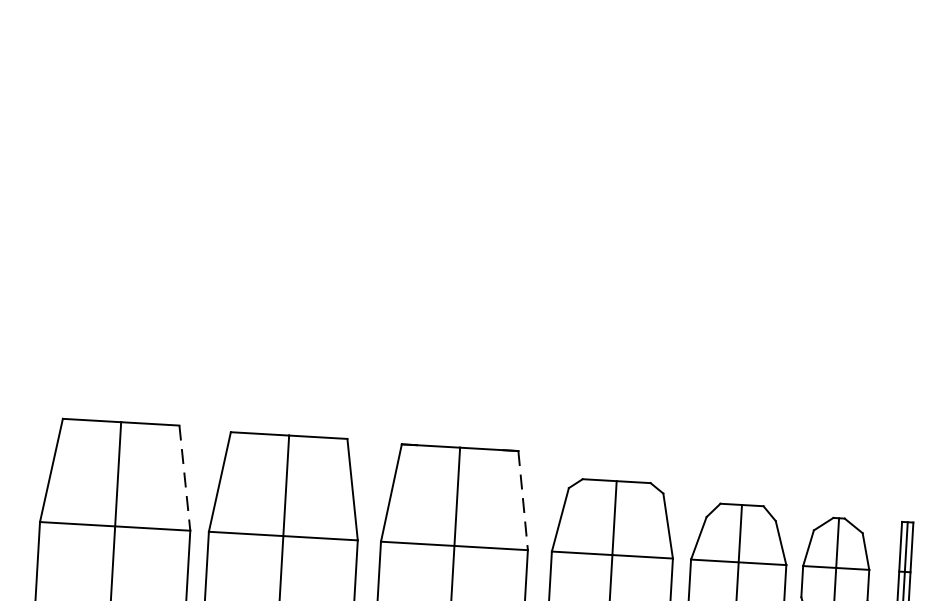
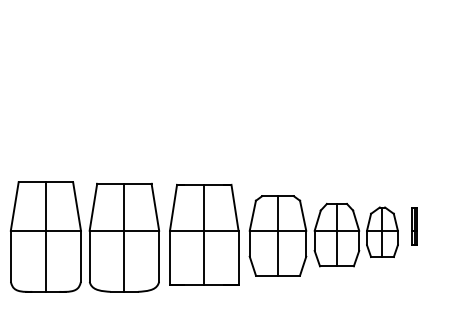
line: (185, 478) -> (77, 206), dashed -> solid
line: (524, 502) -> (235, 208), dashed -> solid

